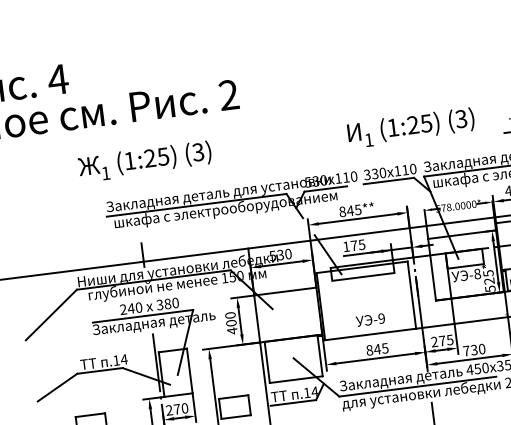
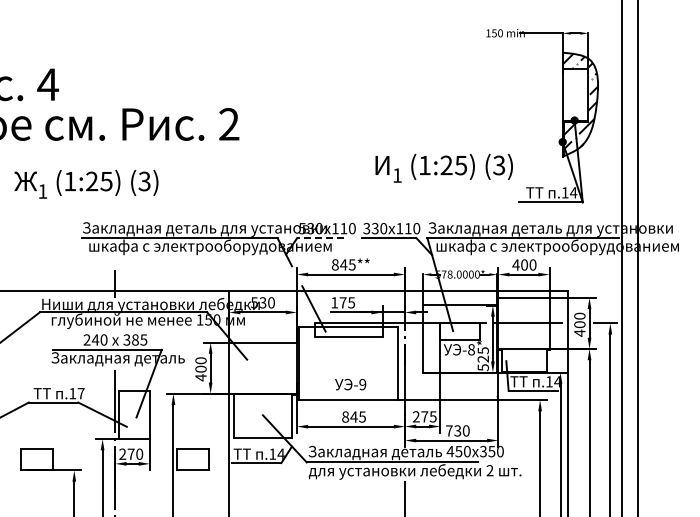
text: (410, 128) -> (443, 168), moved
text: (145, 161) -> (86, 184), moved
line: (325, 189) -> (319, 238), solid -> dashed
text: (175, 302) -> (143, 339), 380 -> 385
text: (123, 359) -> (80, 393), .14 -> .17

